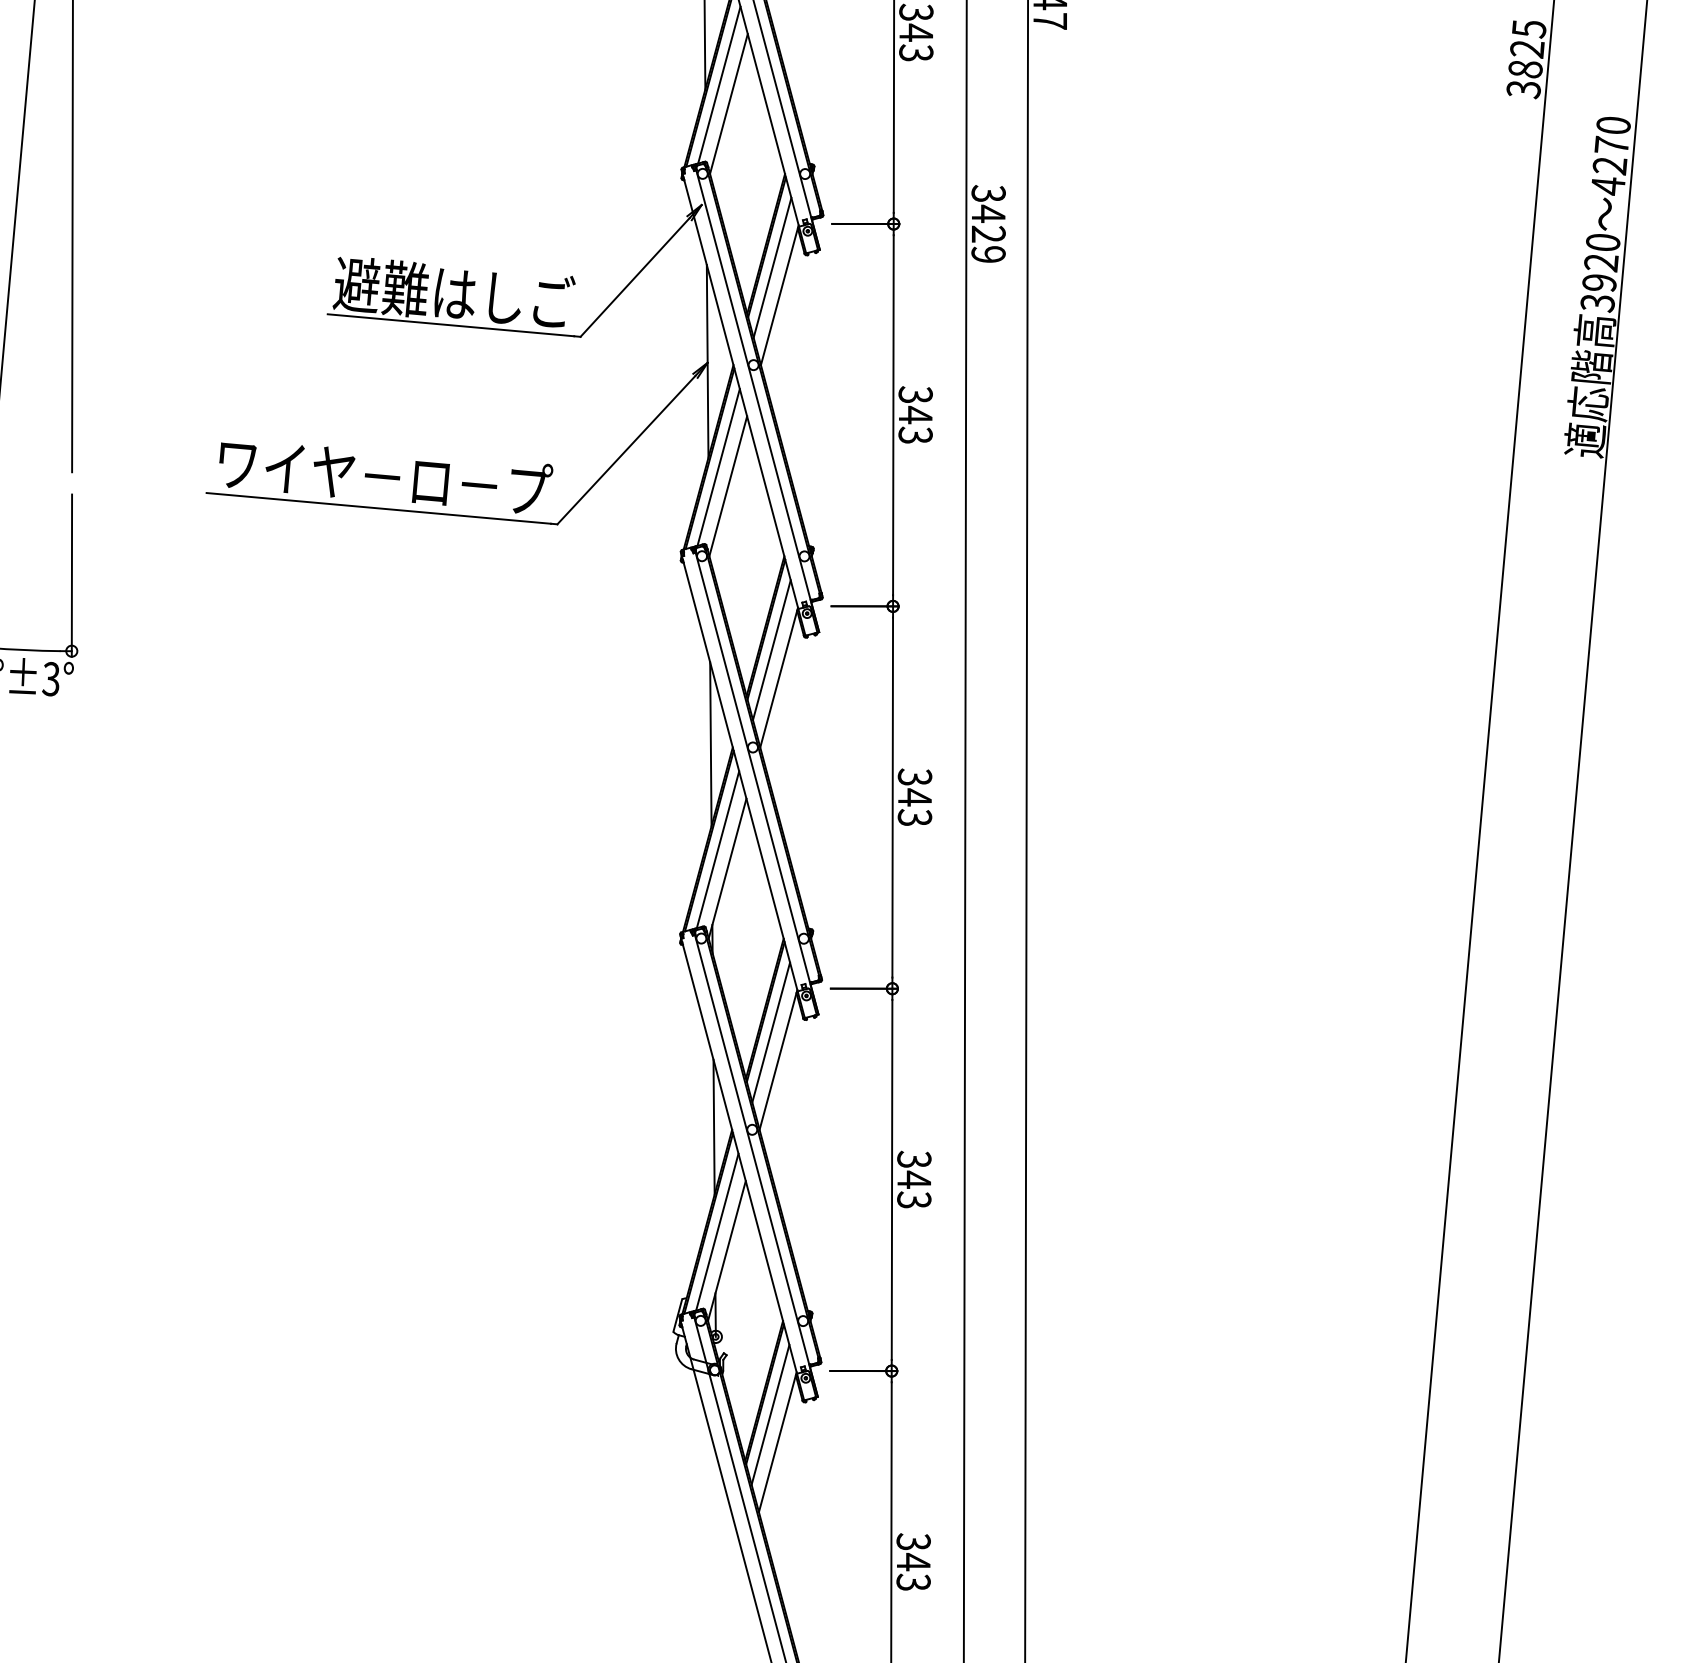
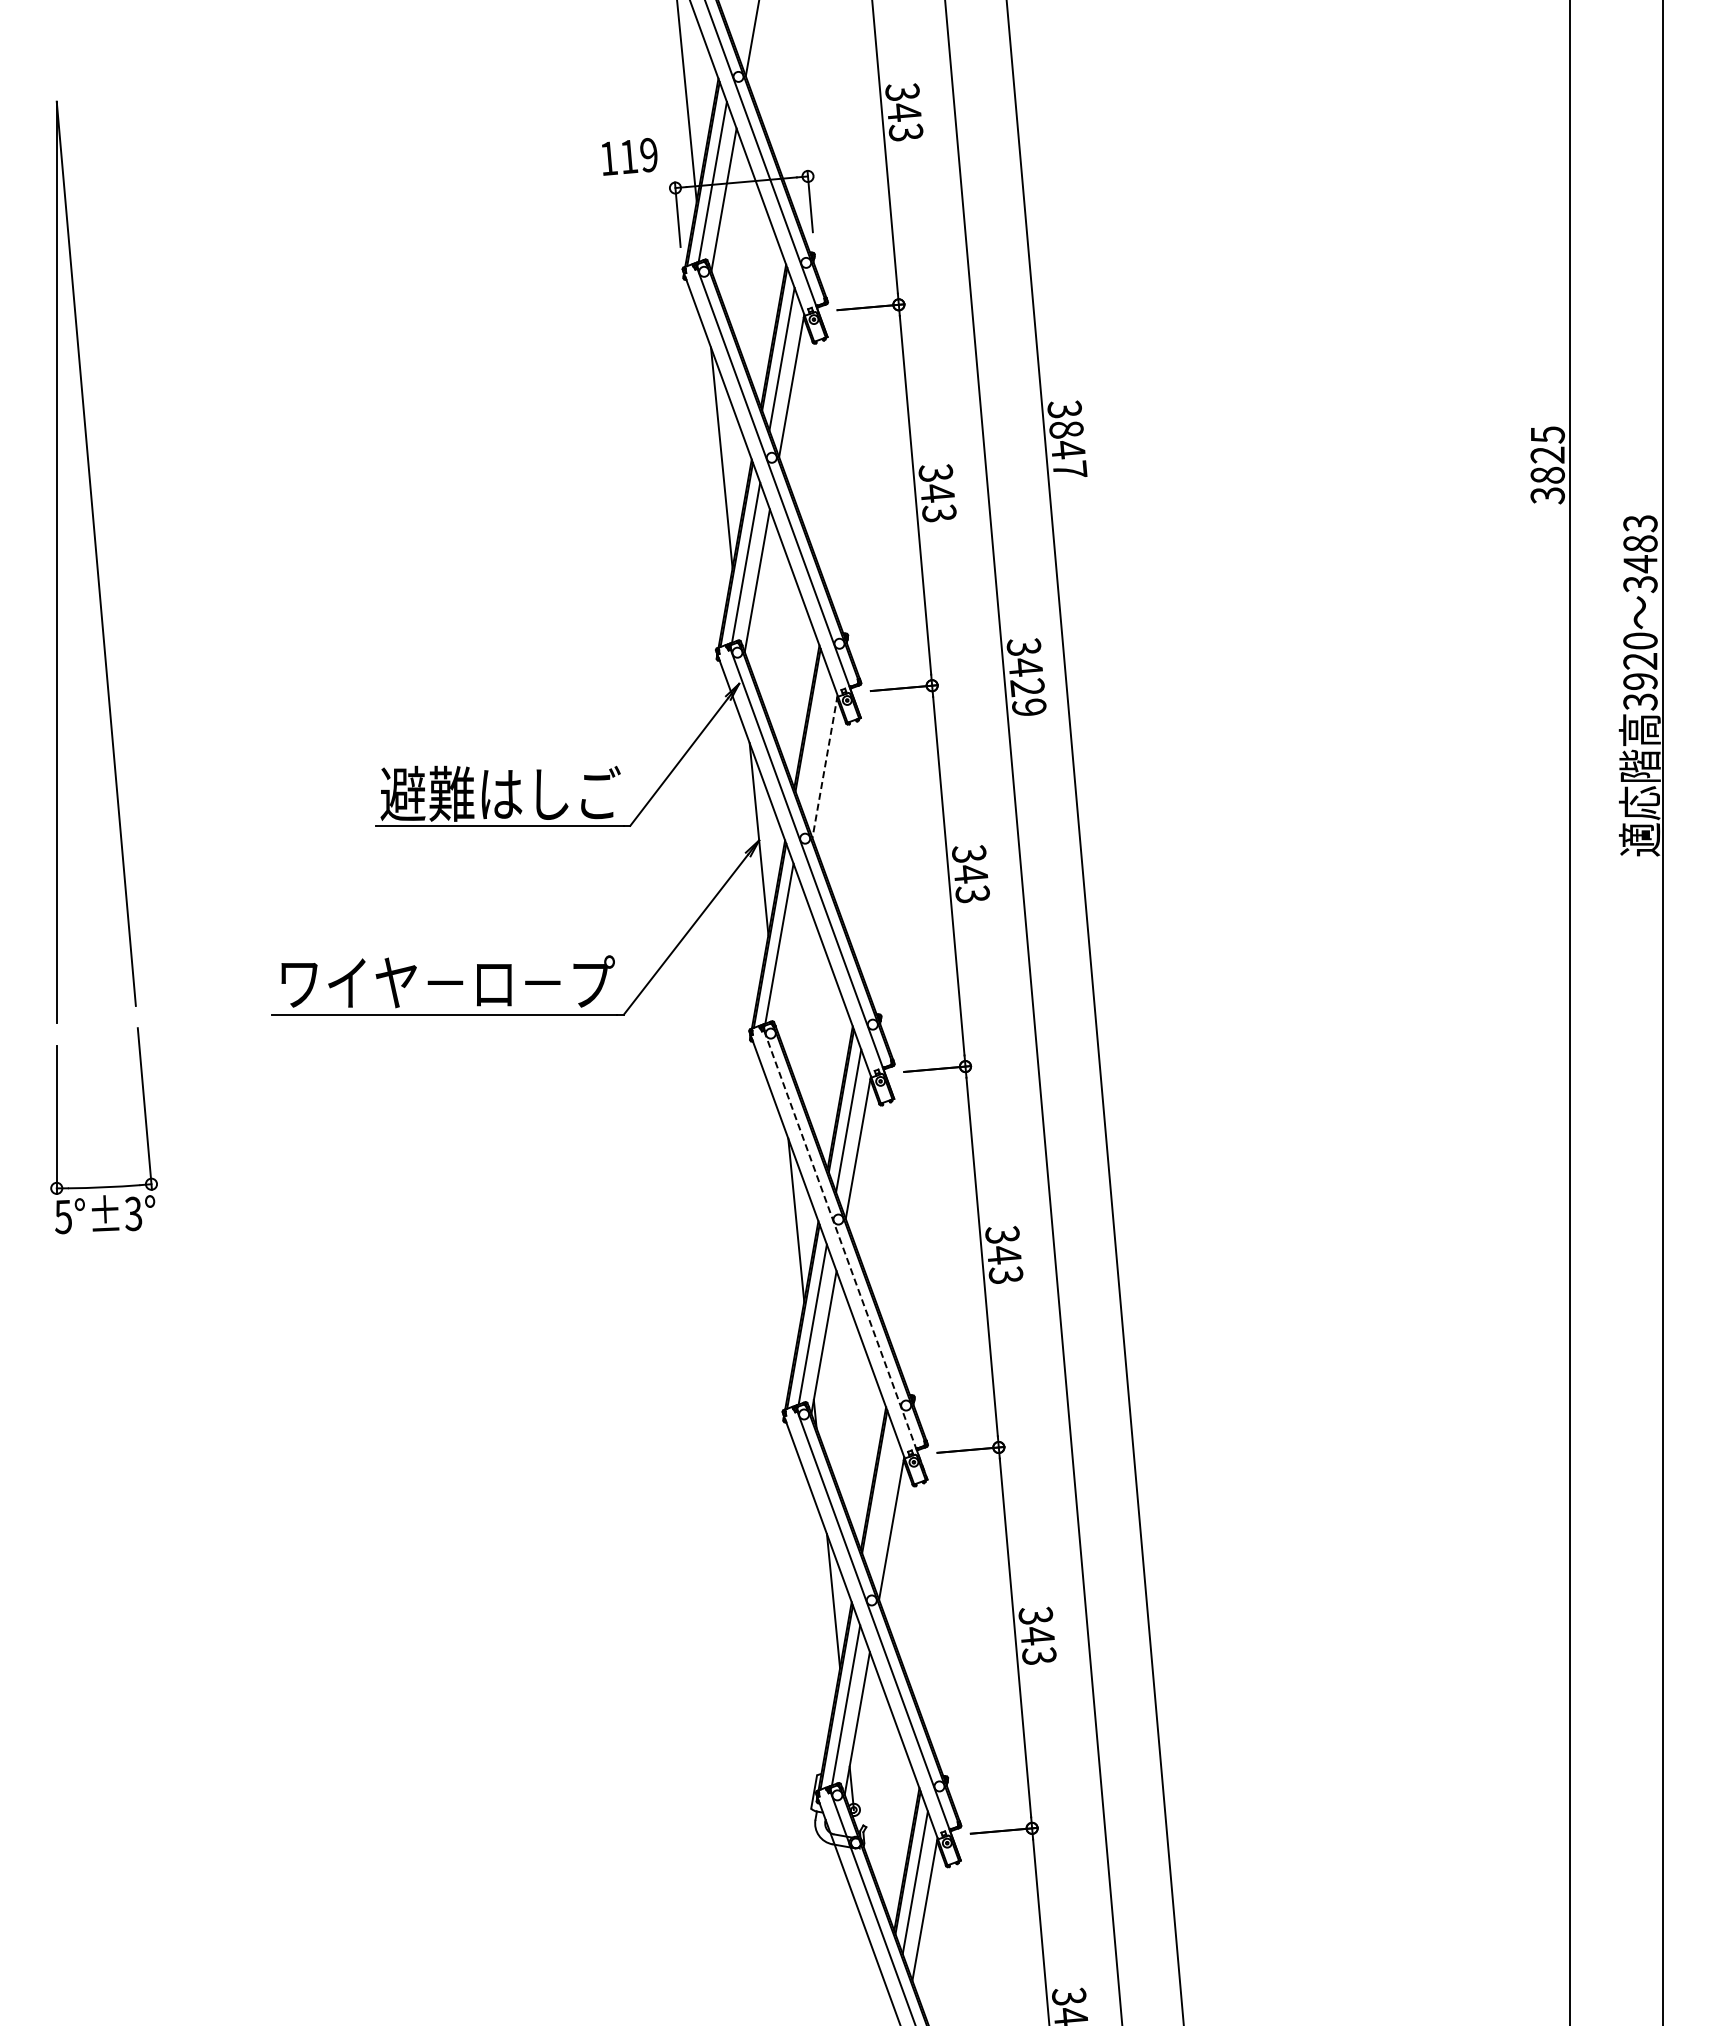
text: (1610, 156) -> (1640, 554), 4270 -> 3483
line: (771, 267) -> (814, 739), removed
line: (779, 295) -> (824, 767), solid -> dashed
line: (728, 486) -> (790, 961), removed
line: (756, 783) -> (845, 1255), solid -> dashed
line: (770, 1032) -> (881, 1501), removed

